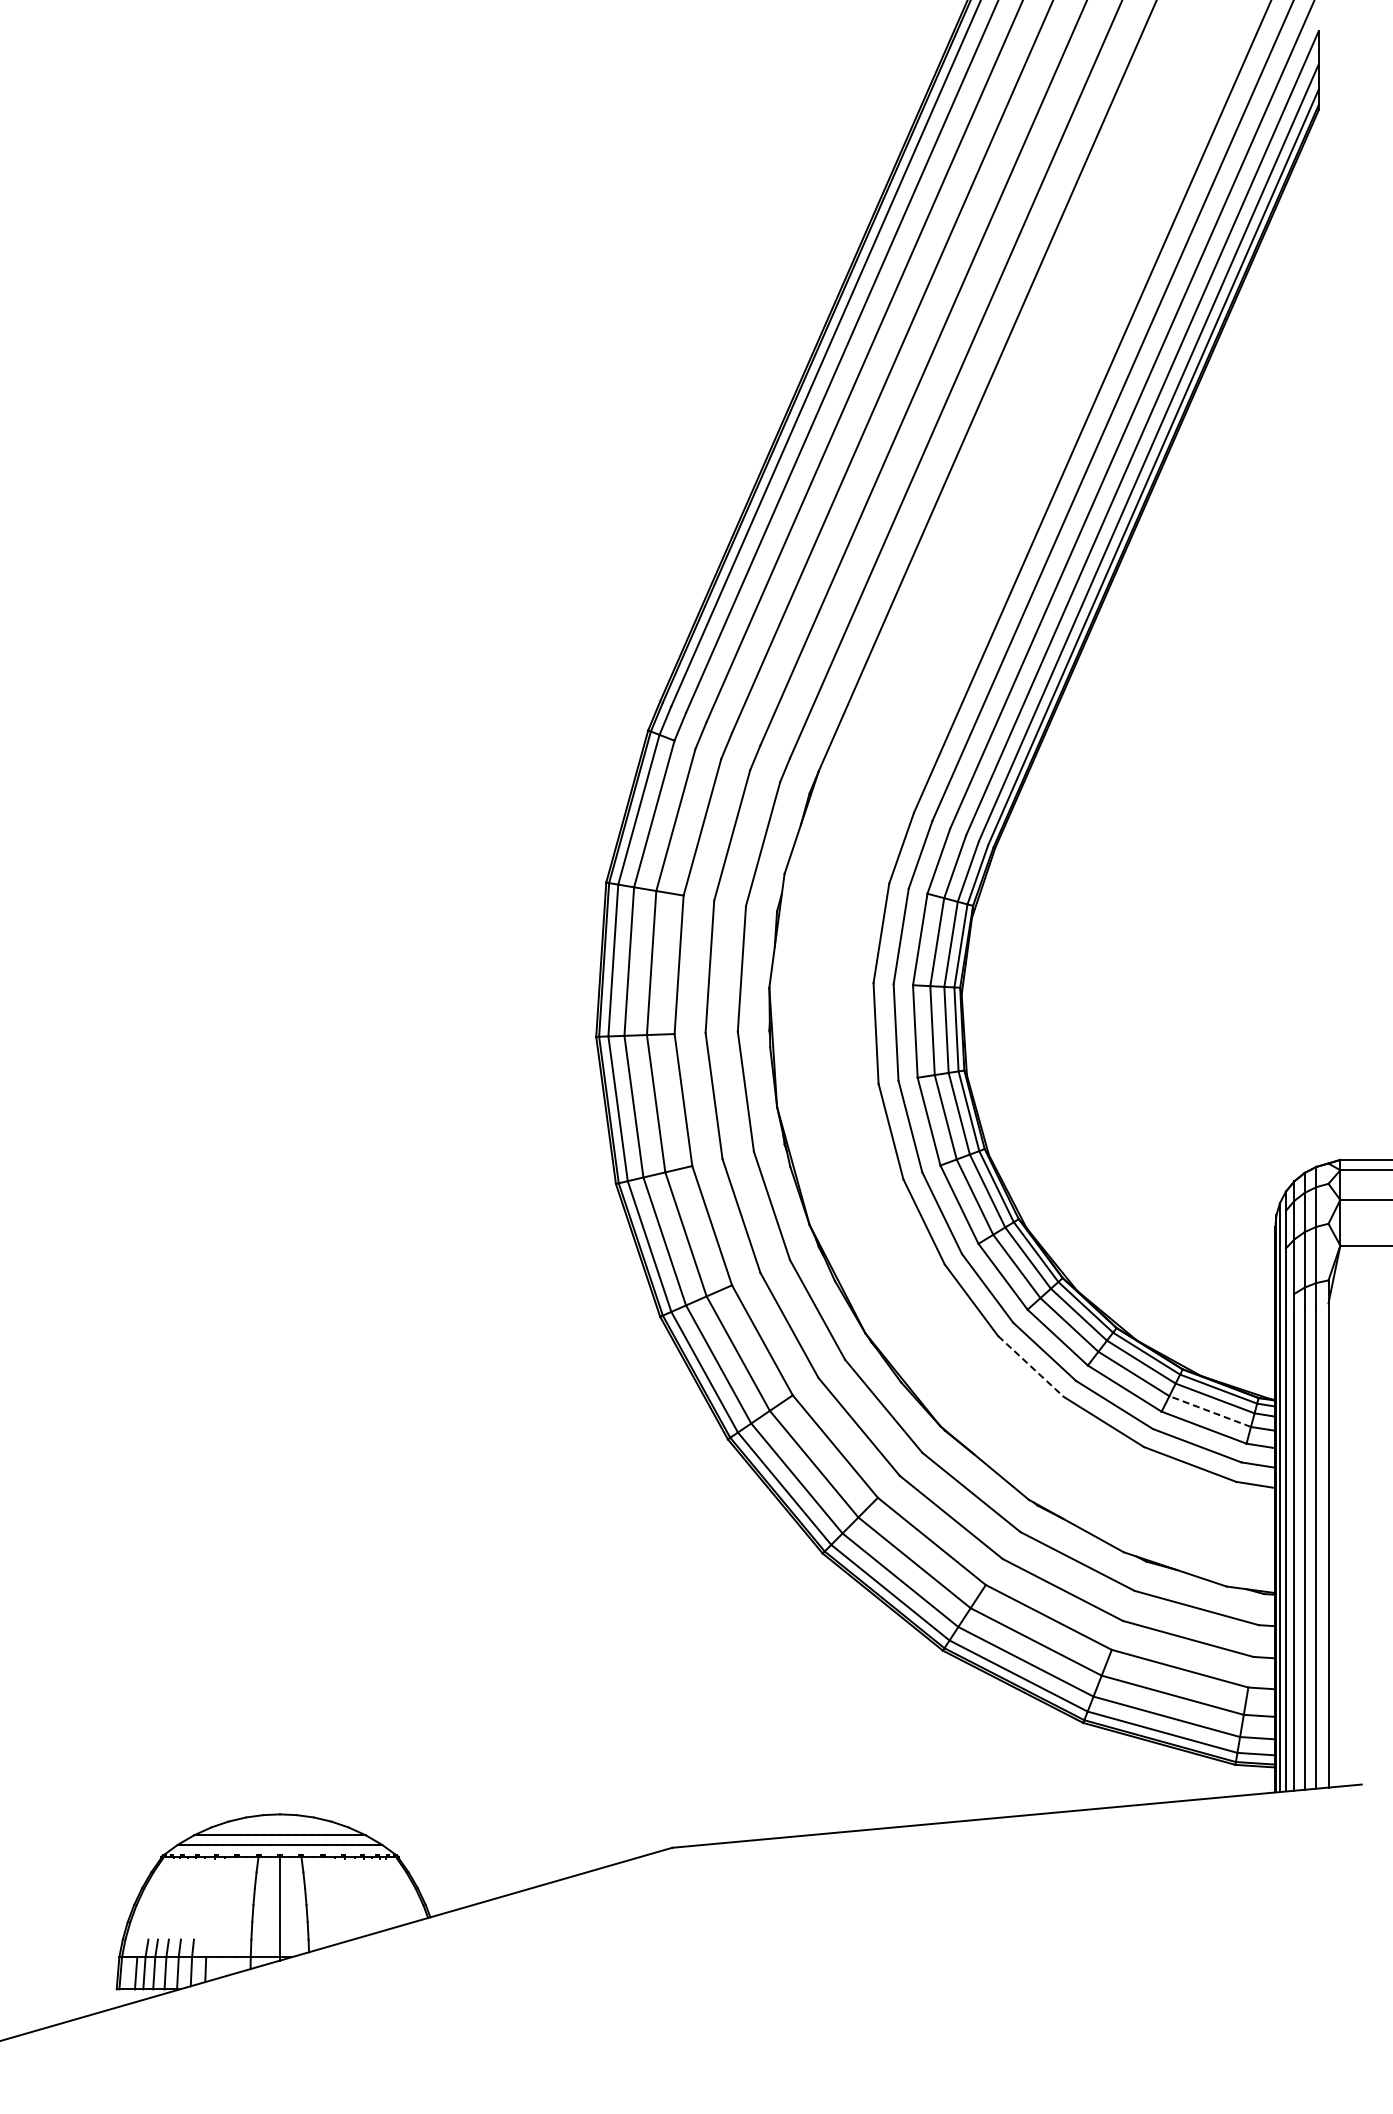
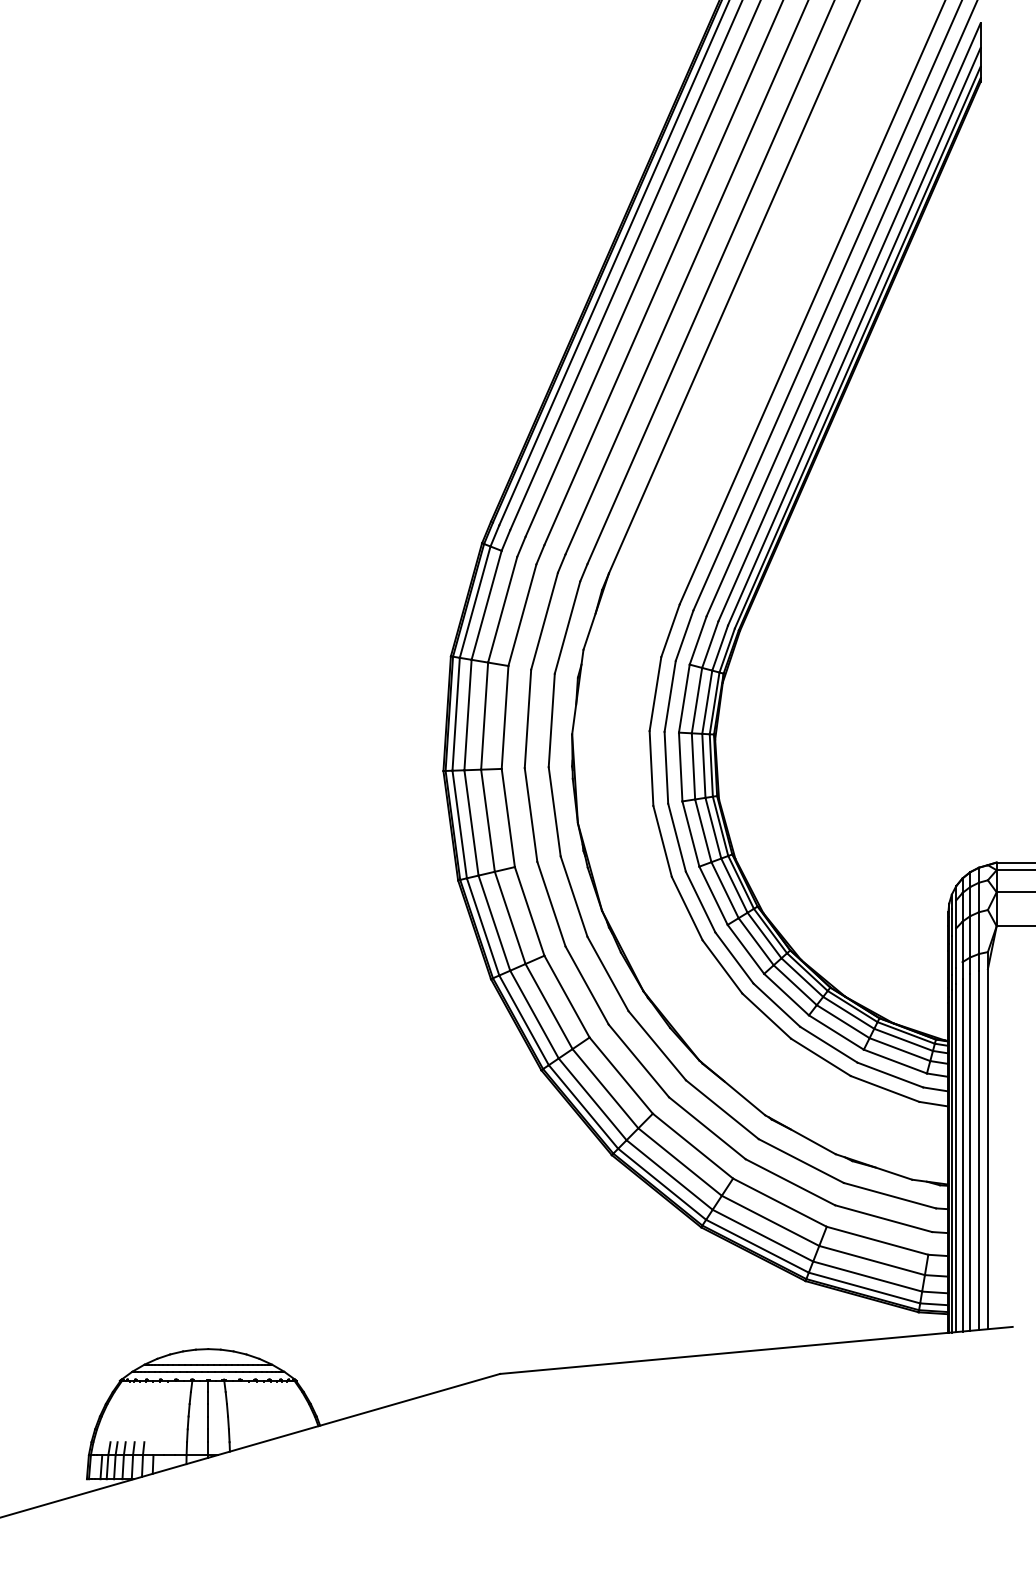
line: (1030, 1366) -> (766, 1016), dashed -> solid
line: (1210, 1411) -> (900, 1049), dashed -> solid

